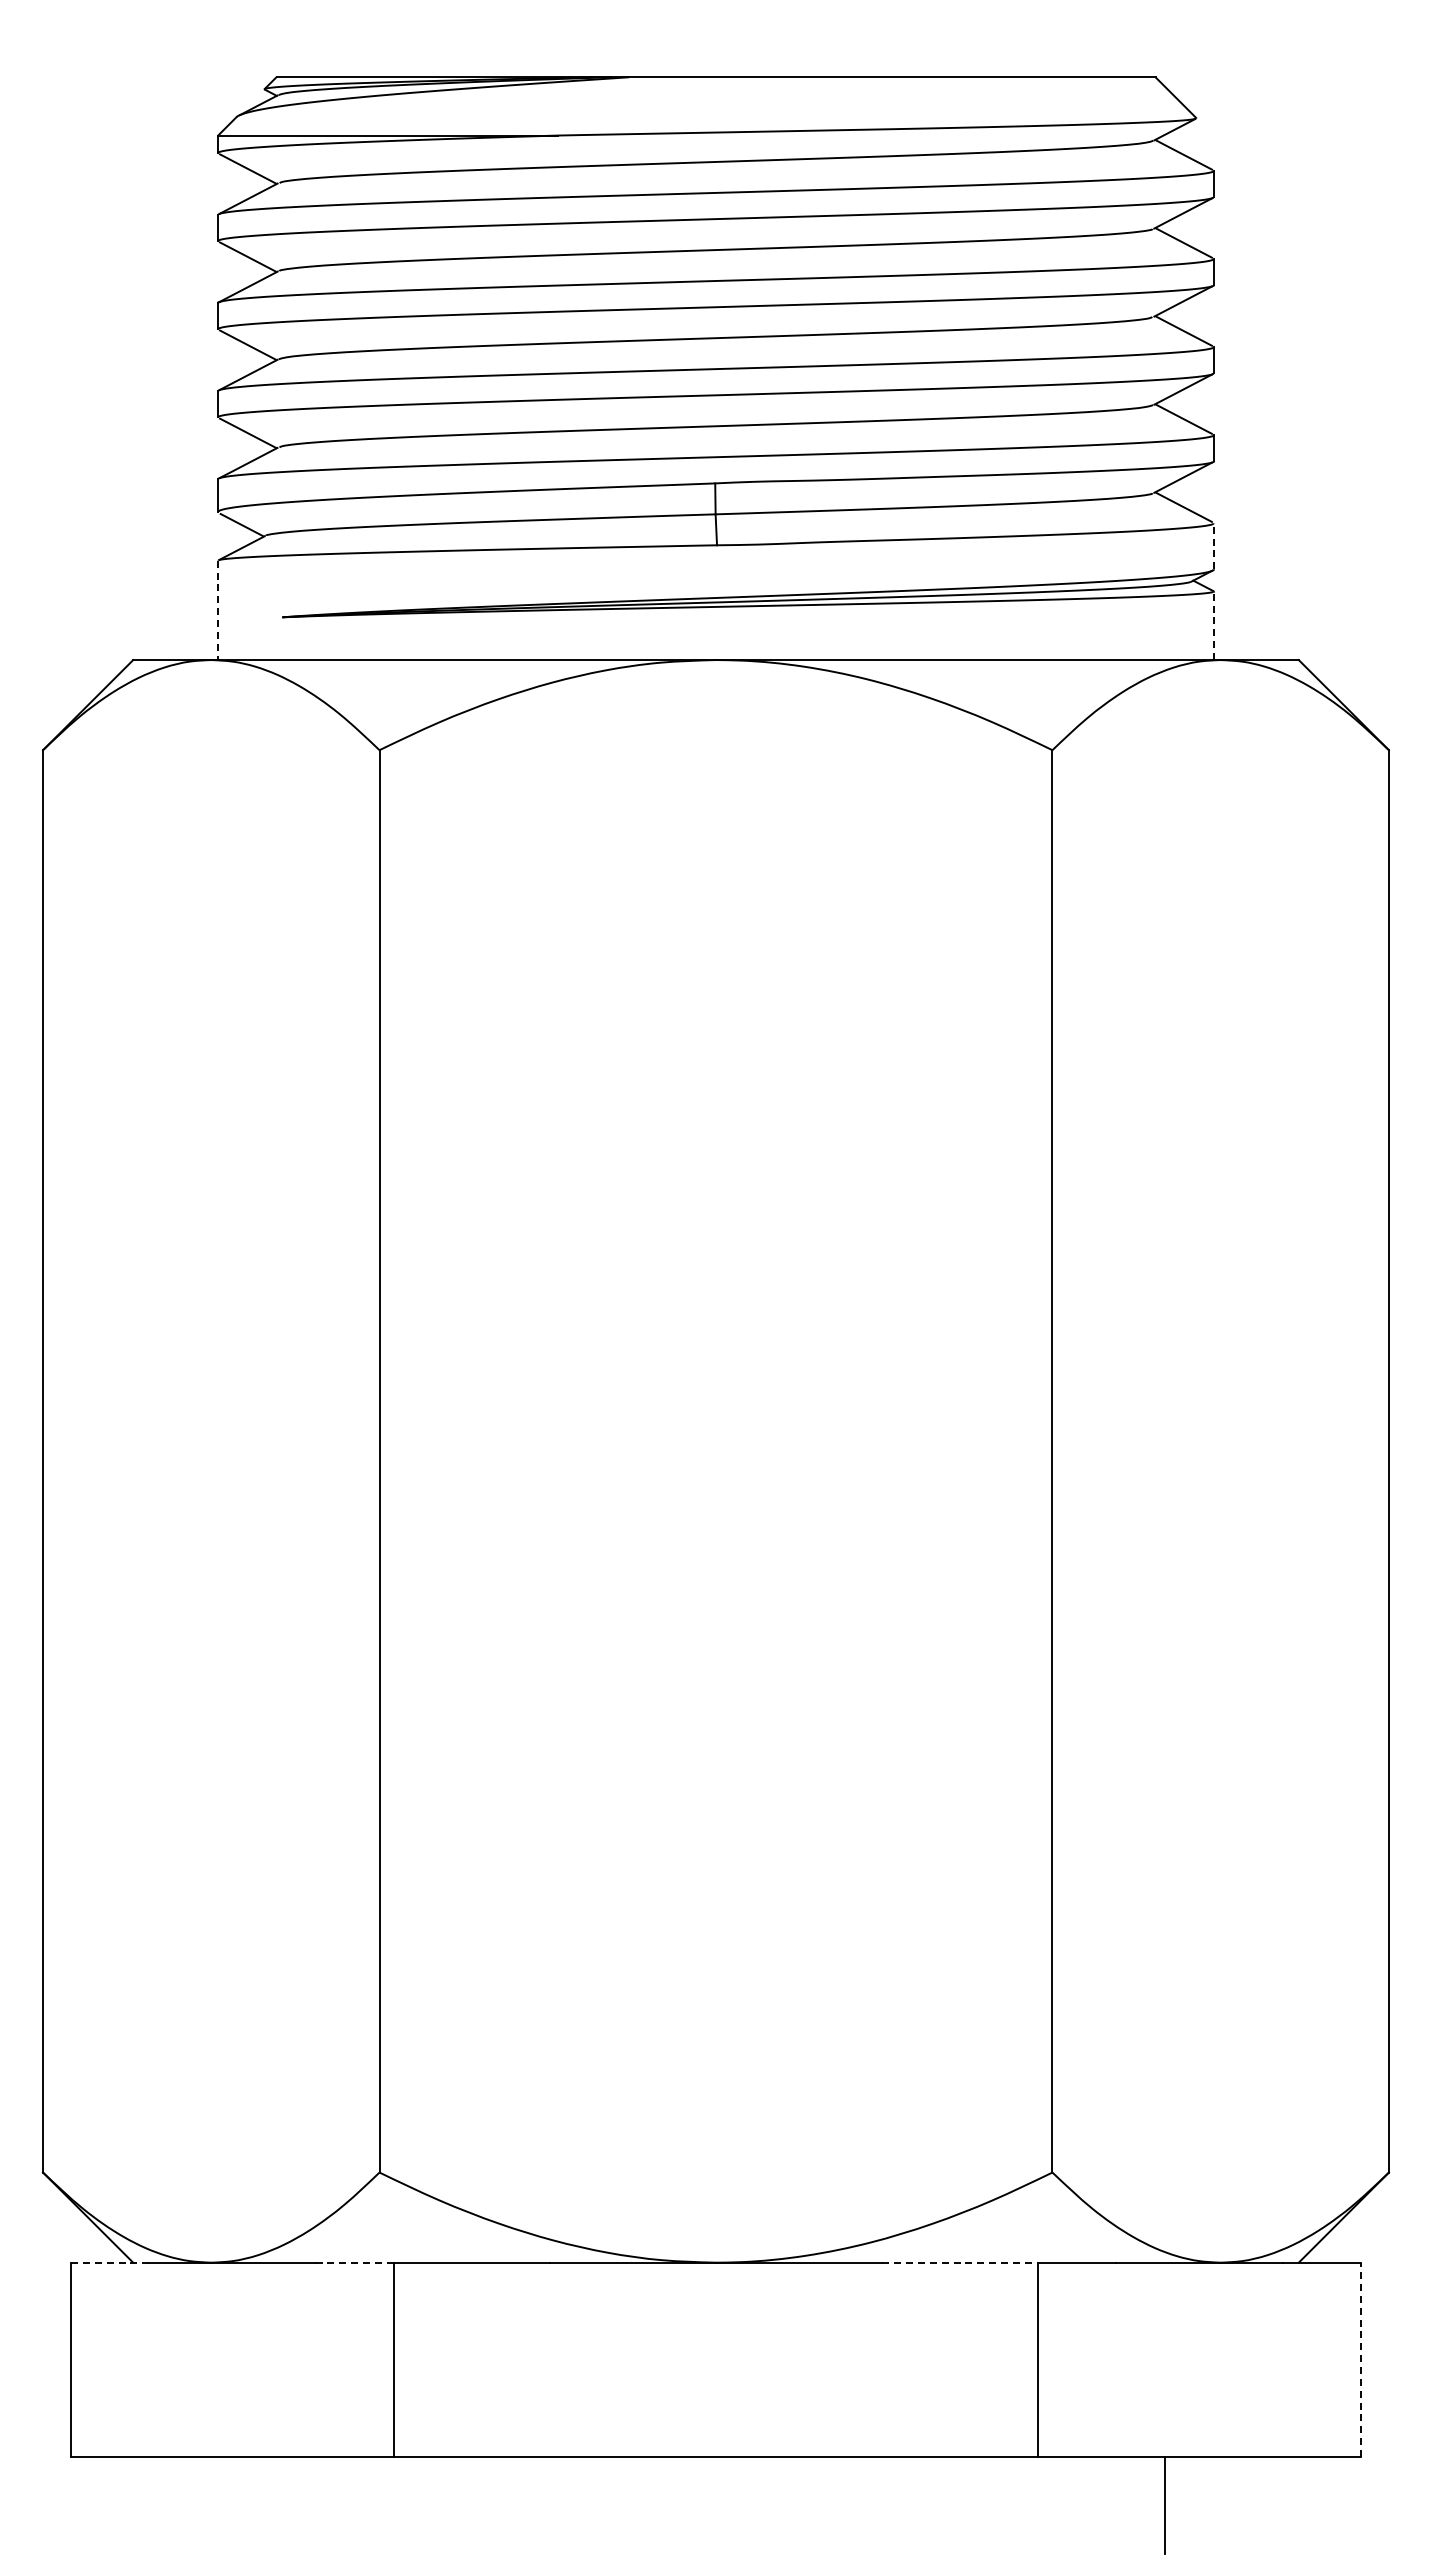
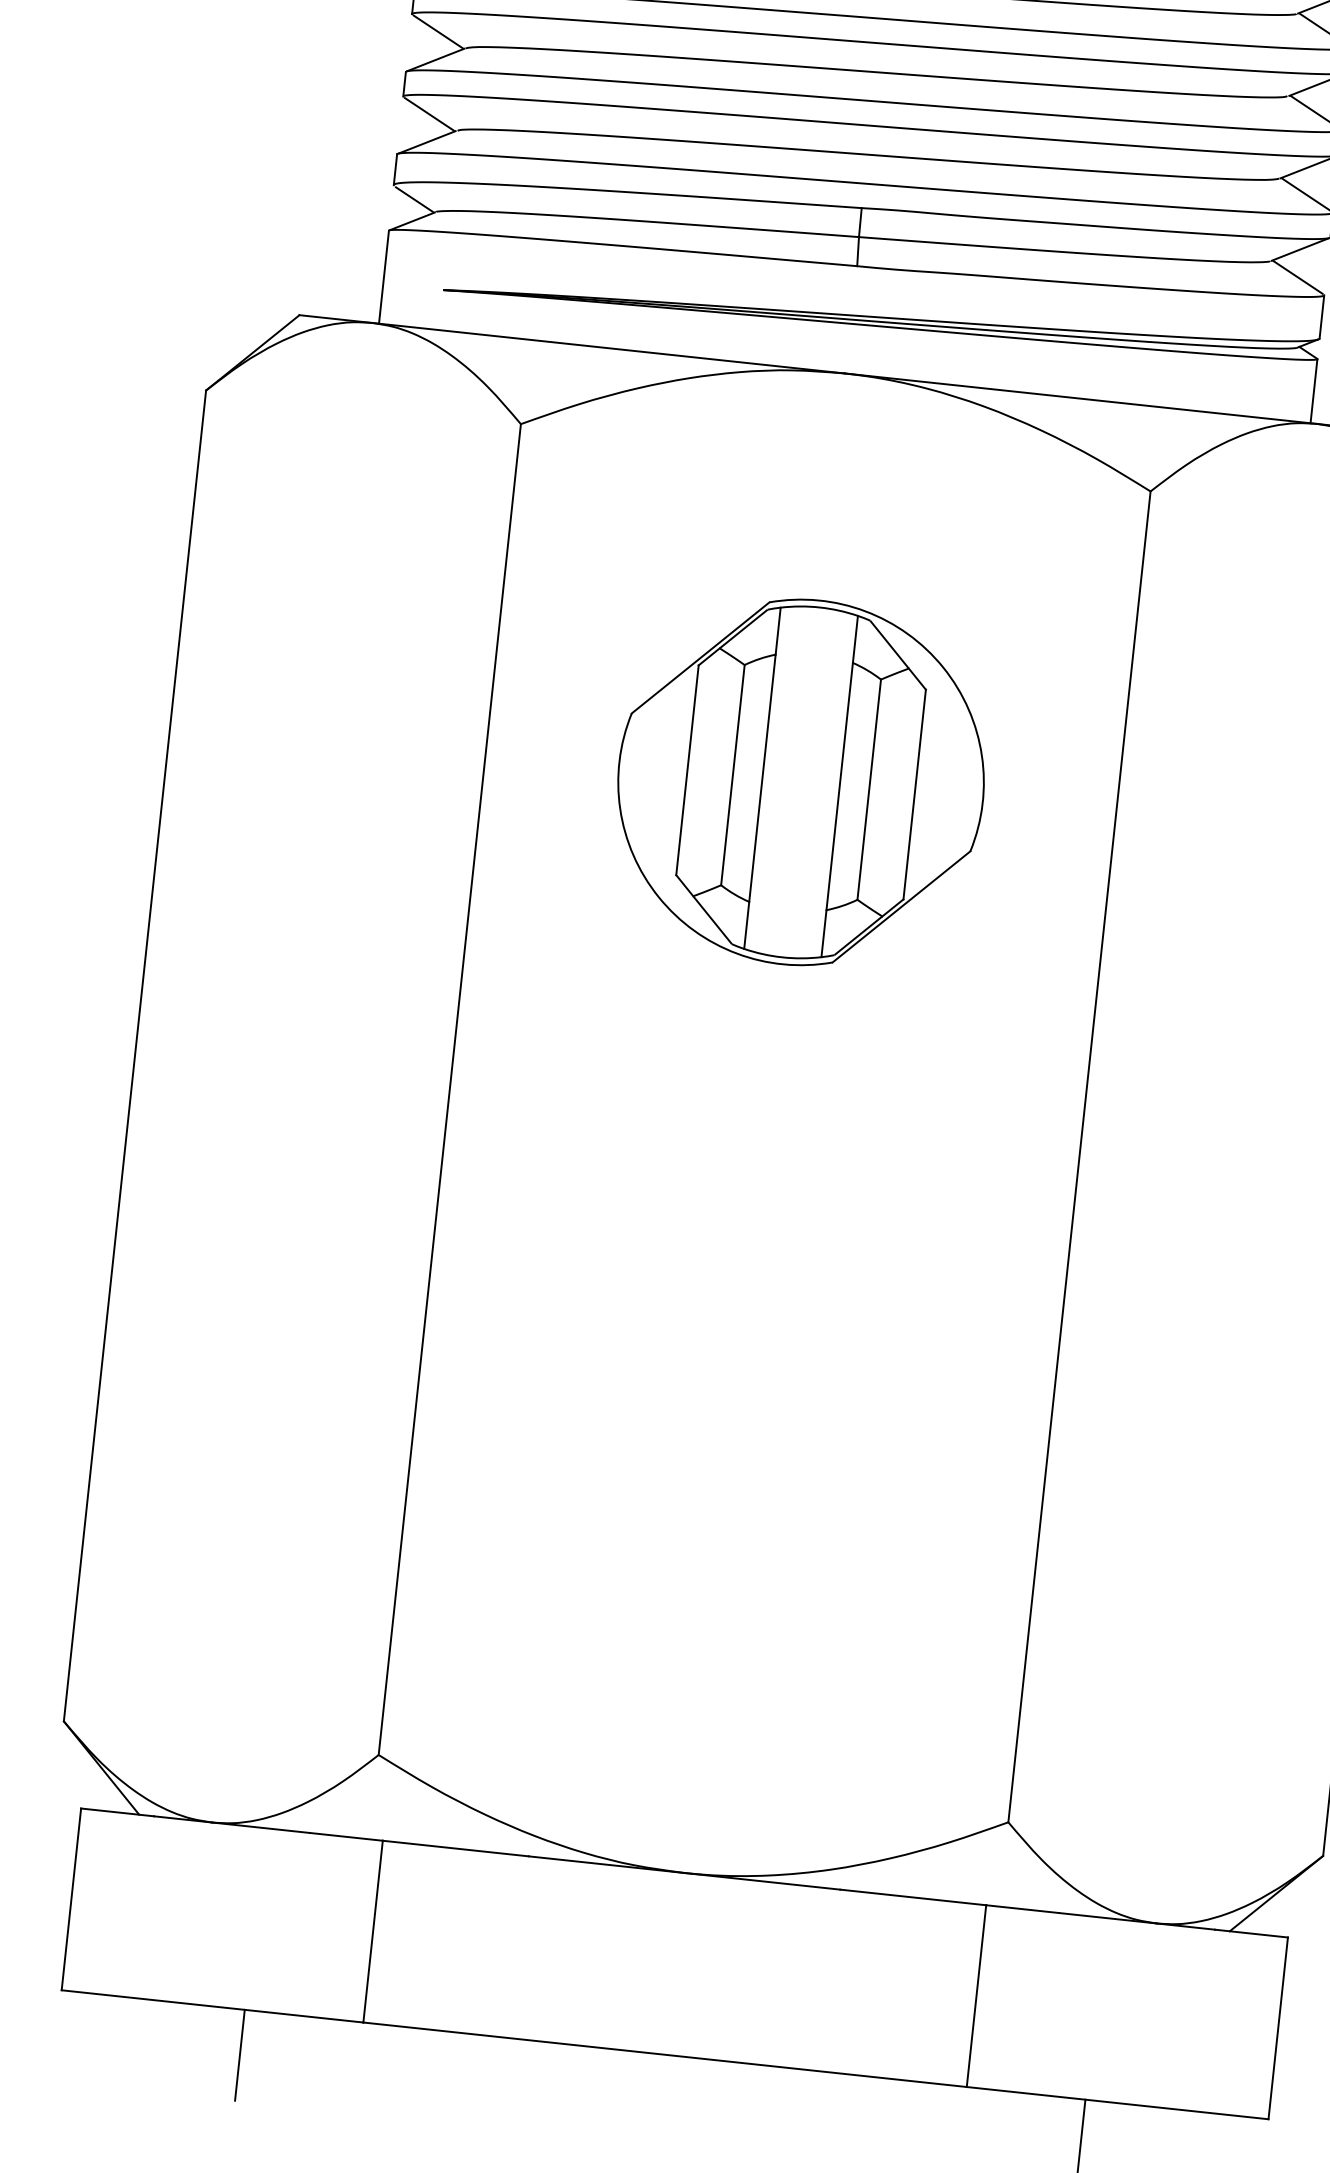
line: (1213, 545) -> (1321, 316), dashed -> solid
line: (218, 610) -> (384, 277), dashed -> solid
line: (1213, 625) -> (1313, 390), dashed -> solid
part: (715, 1097) -> (800, 782), added
line: (110, 2262) -> (117, 1812), dashed -> solid
line: (354, 2262) -> (346, 1836), dashed -> solid
line: (960, 2262) -> (913, 1897), dashed -> solid
line: (1360, 2359) -> (1277, 2028), dashed -> solid
line: (266, 2505) -> (239, 2055), added

